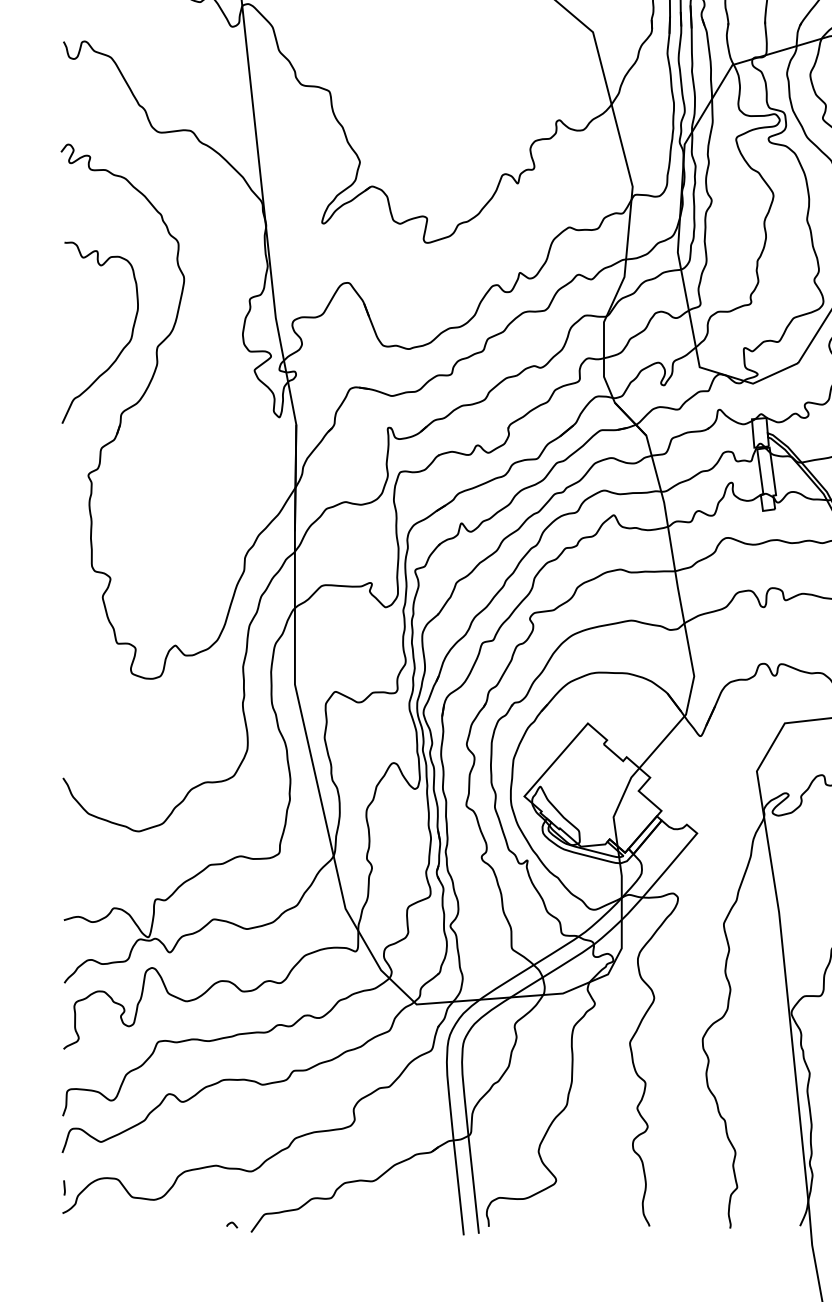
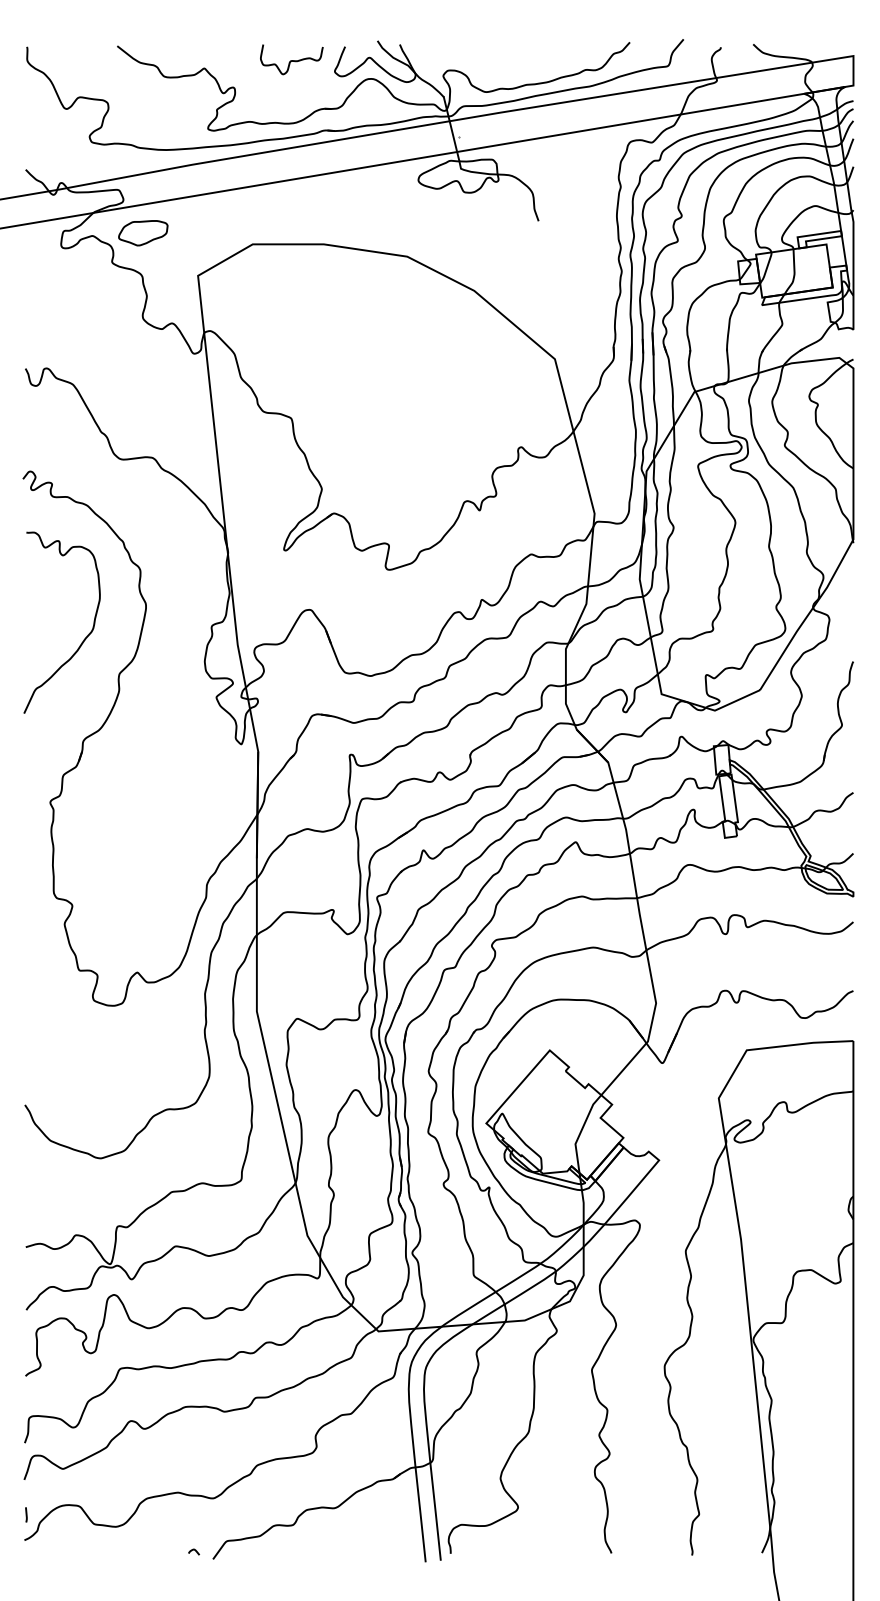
curve: (121, 349) -> (83, 639), moved

